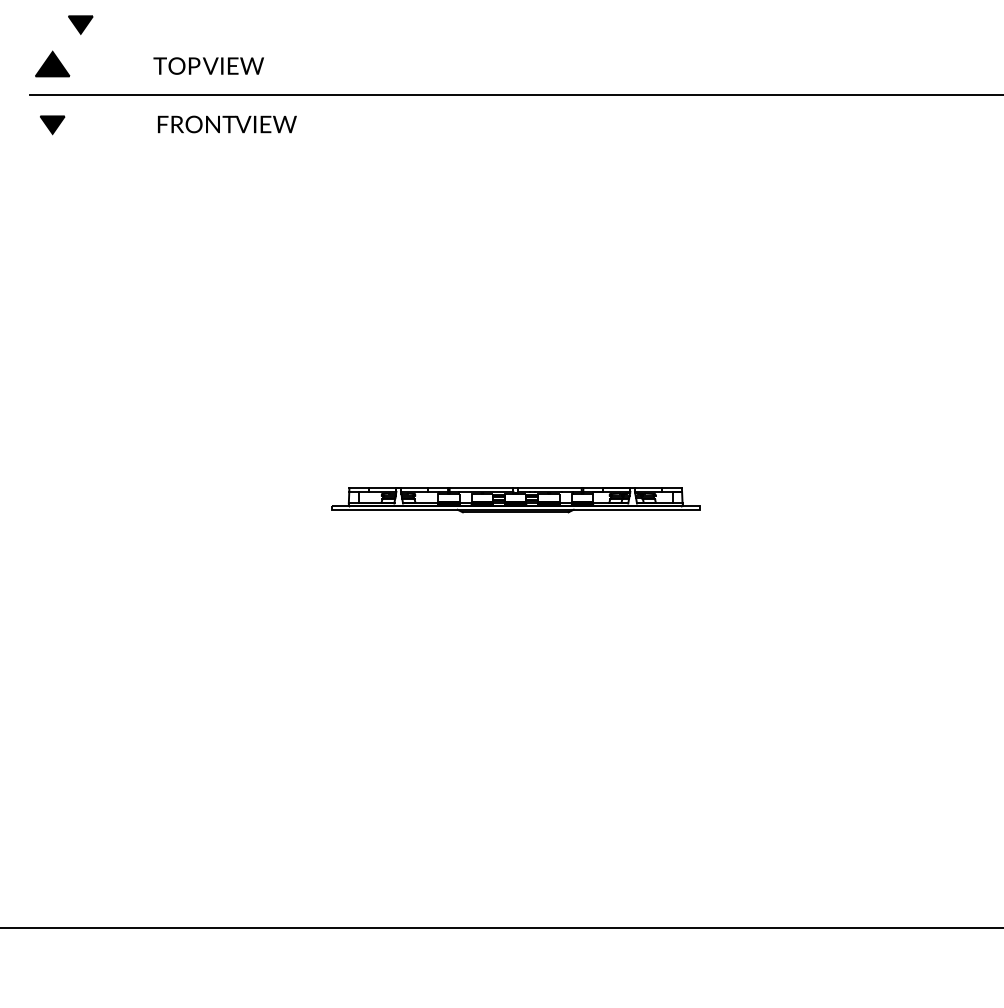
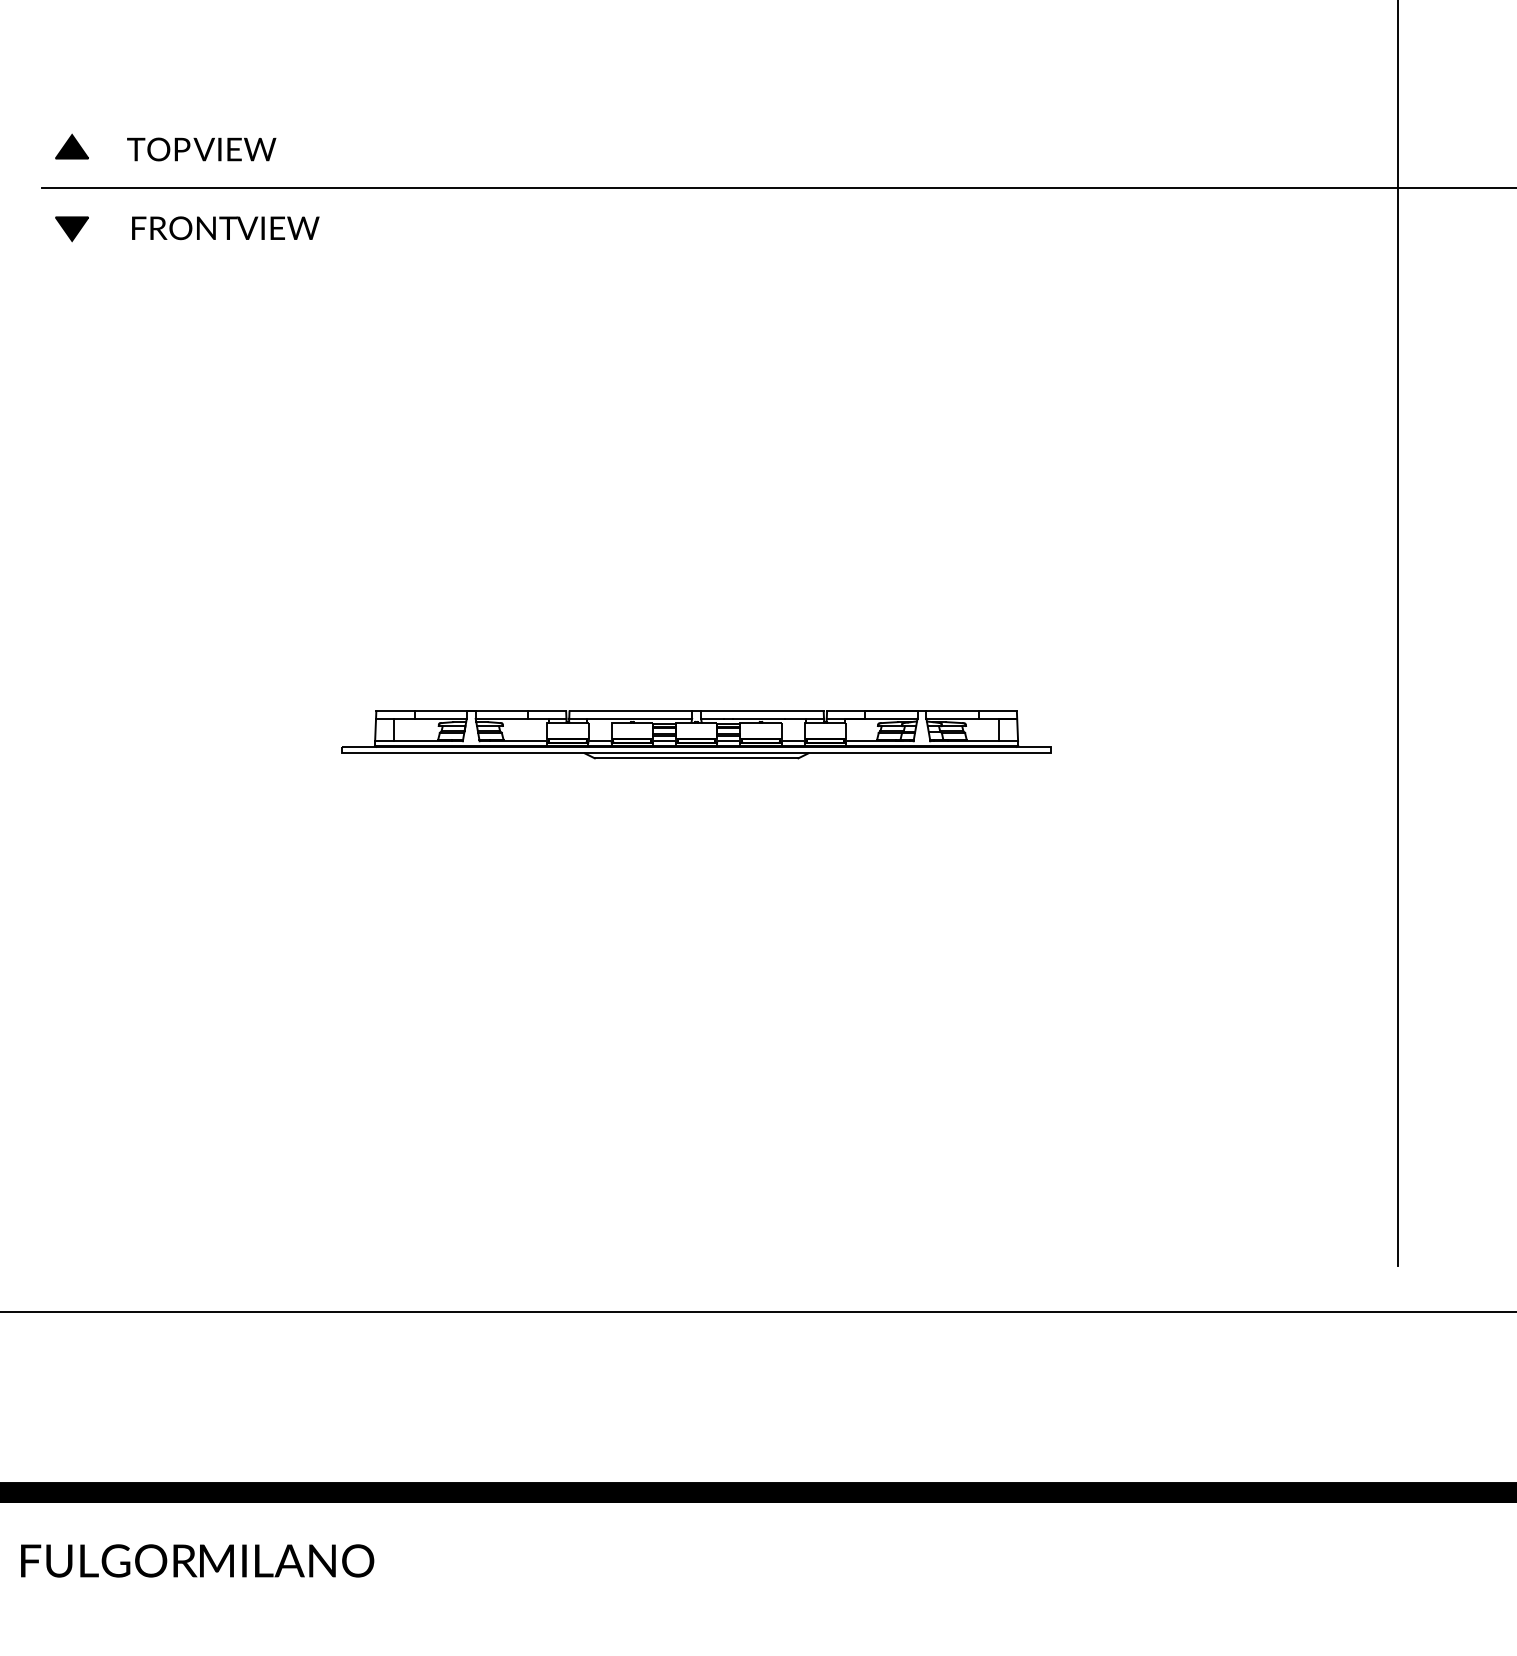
part: (80, 25) -> (109, 94), removed
part: (52, 63) -> (71, 146), size x0.71
text: (208, 66) -> (201, 149), moved
text: (227, 124) -> (225, 228), moved
part: (515, 499) -> (696, 734), size x1.43

